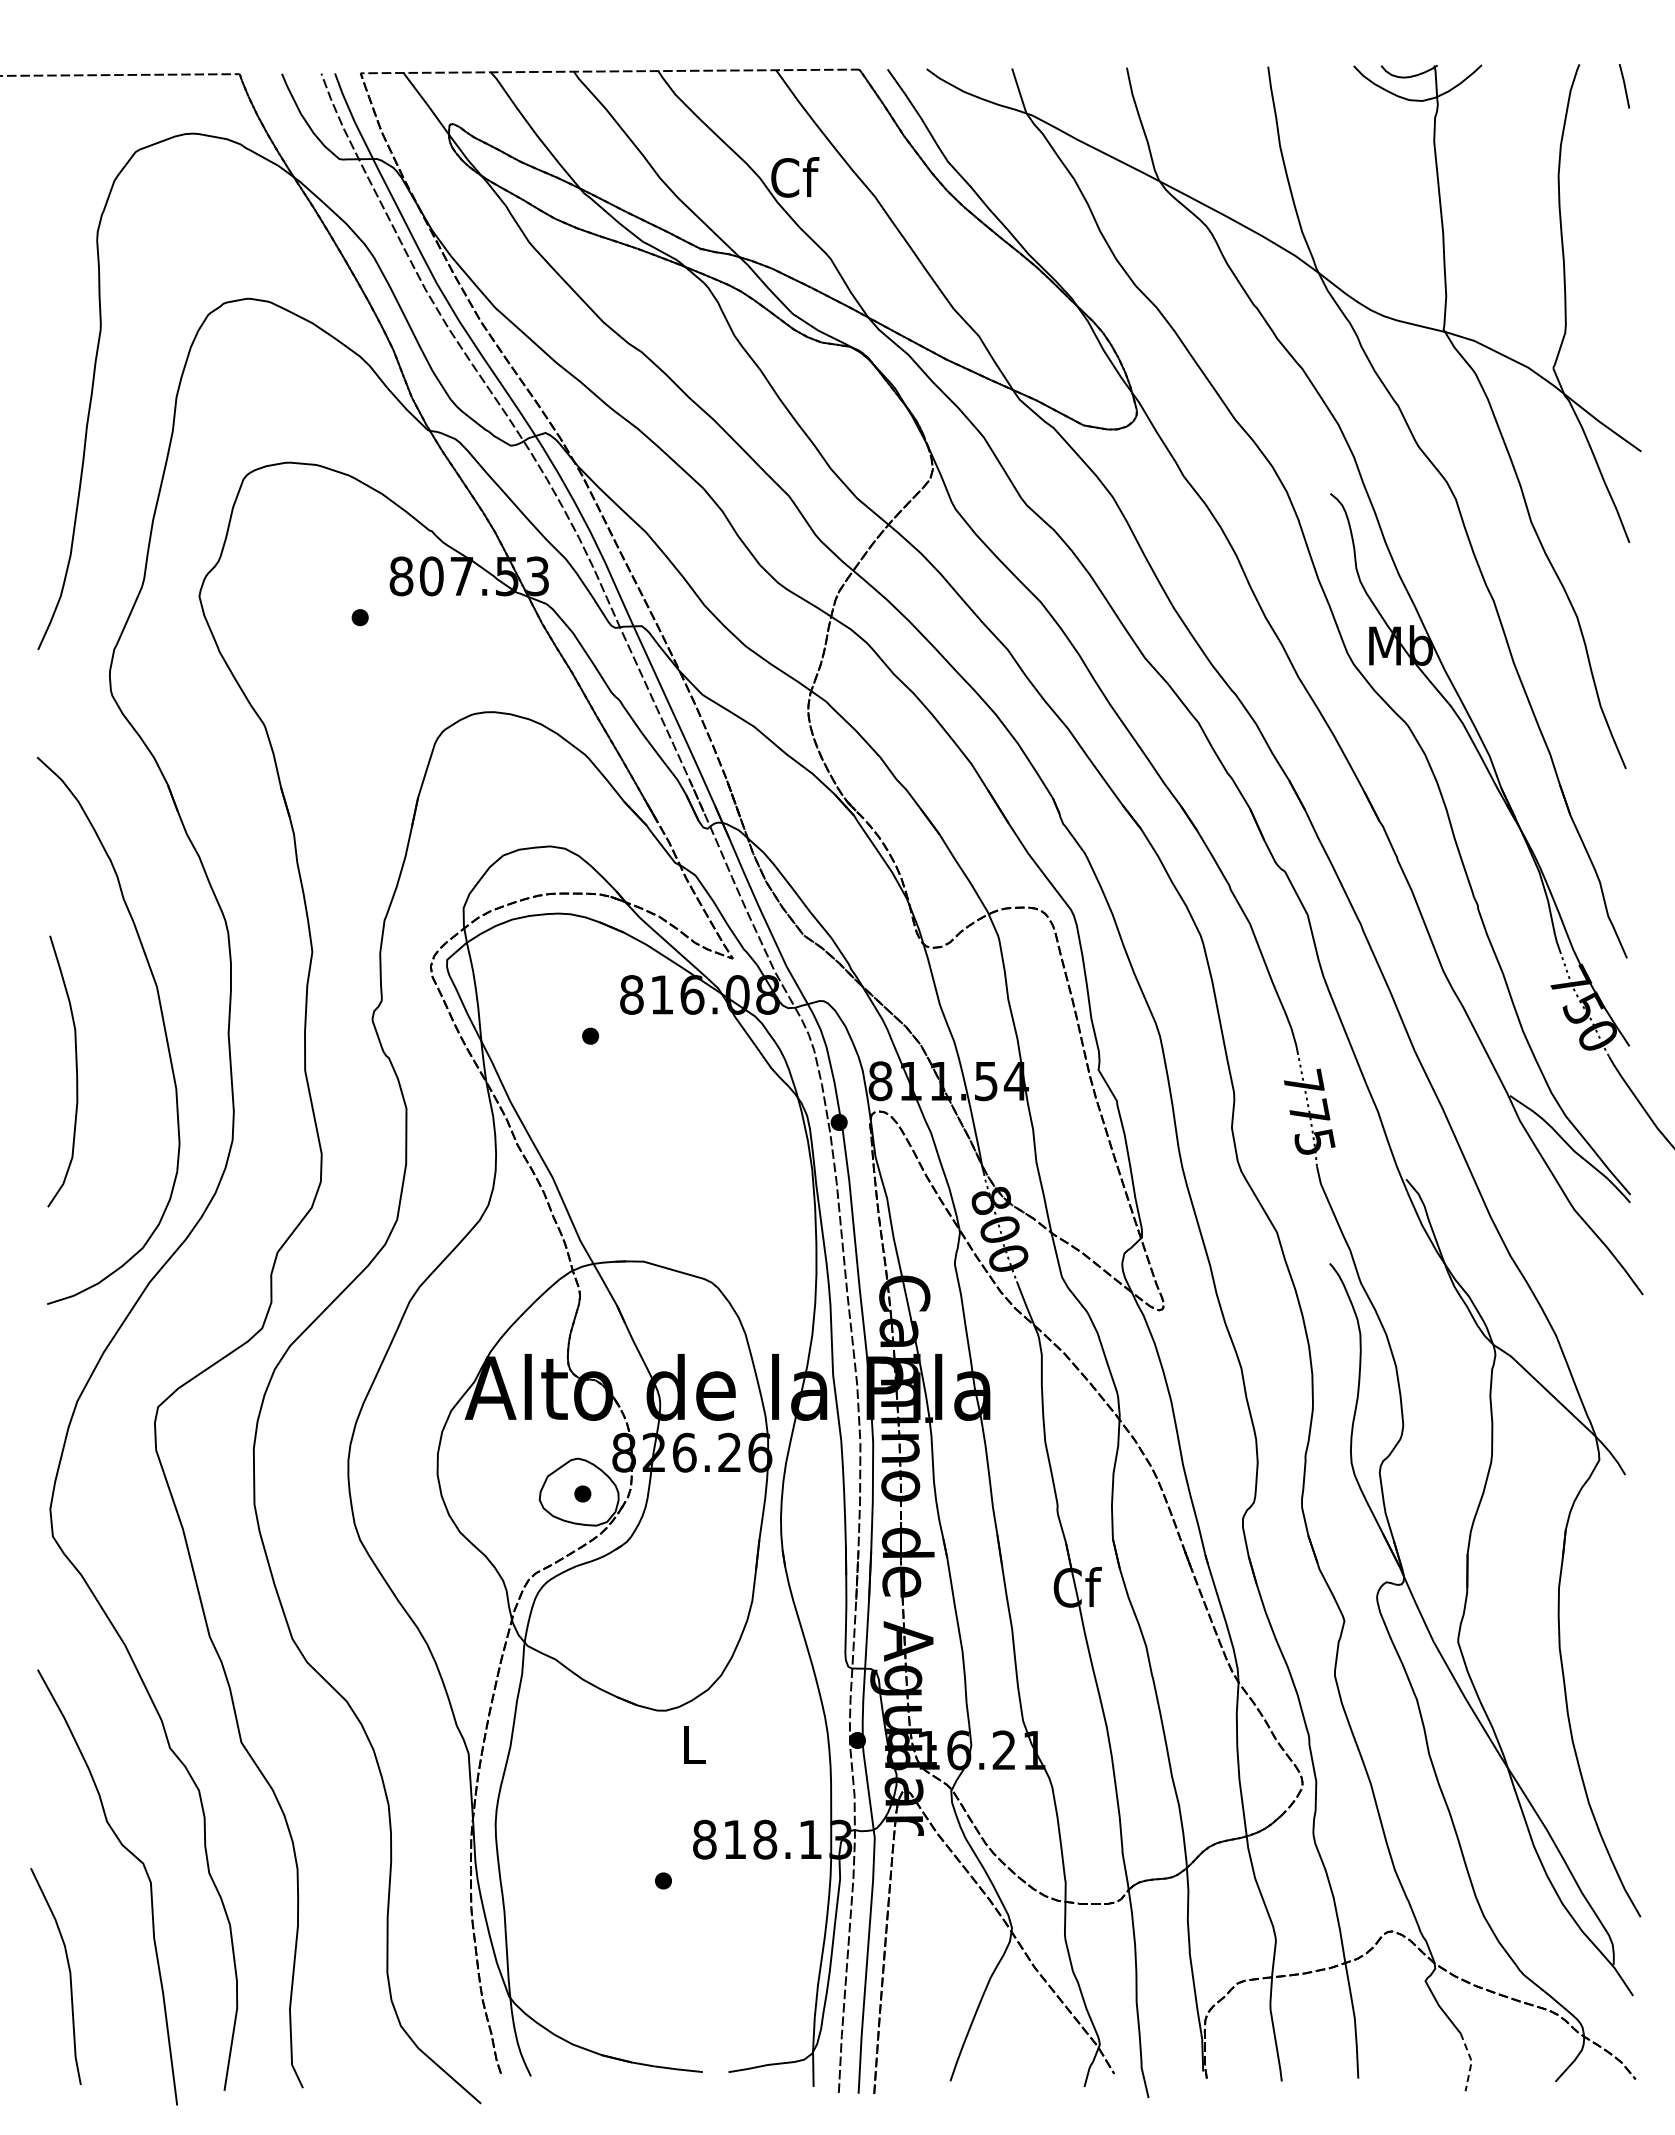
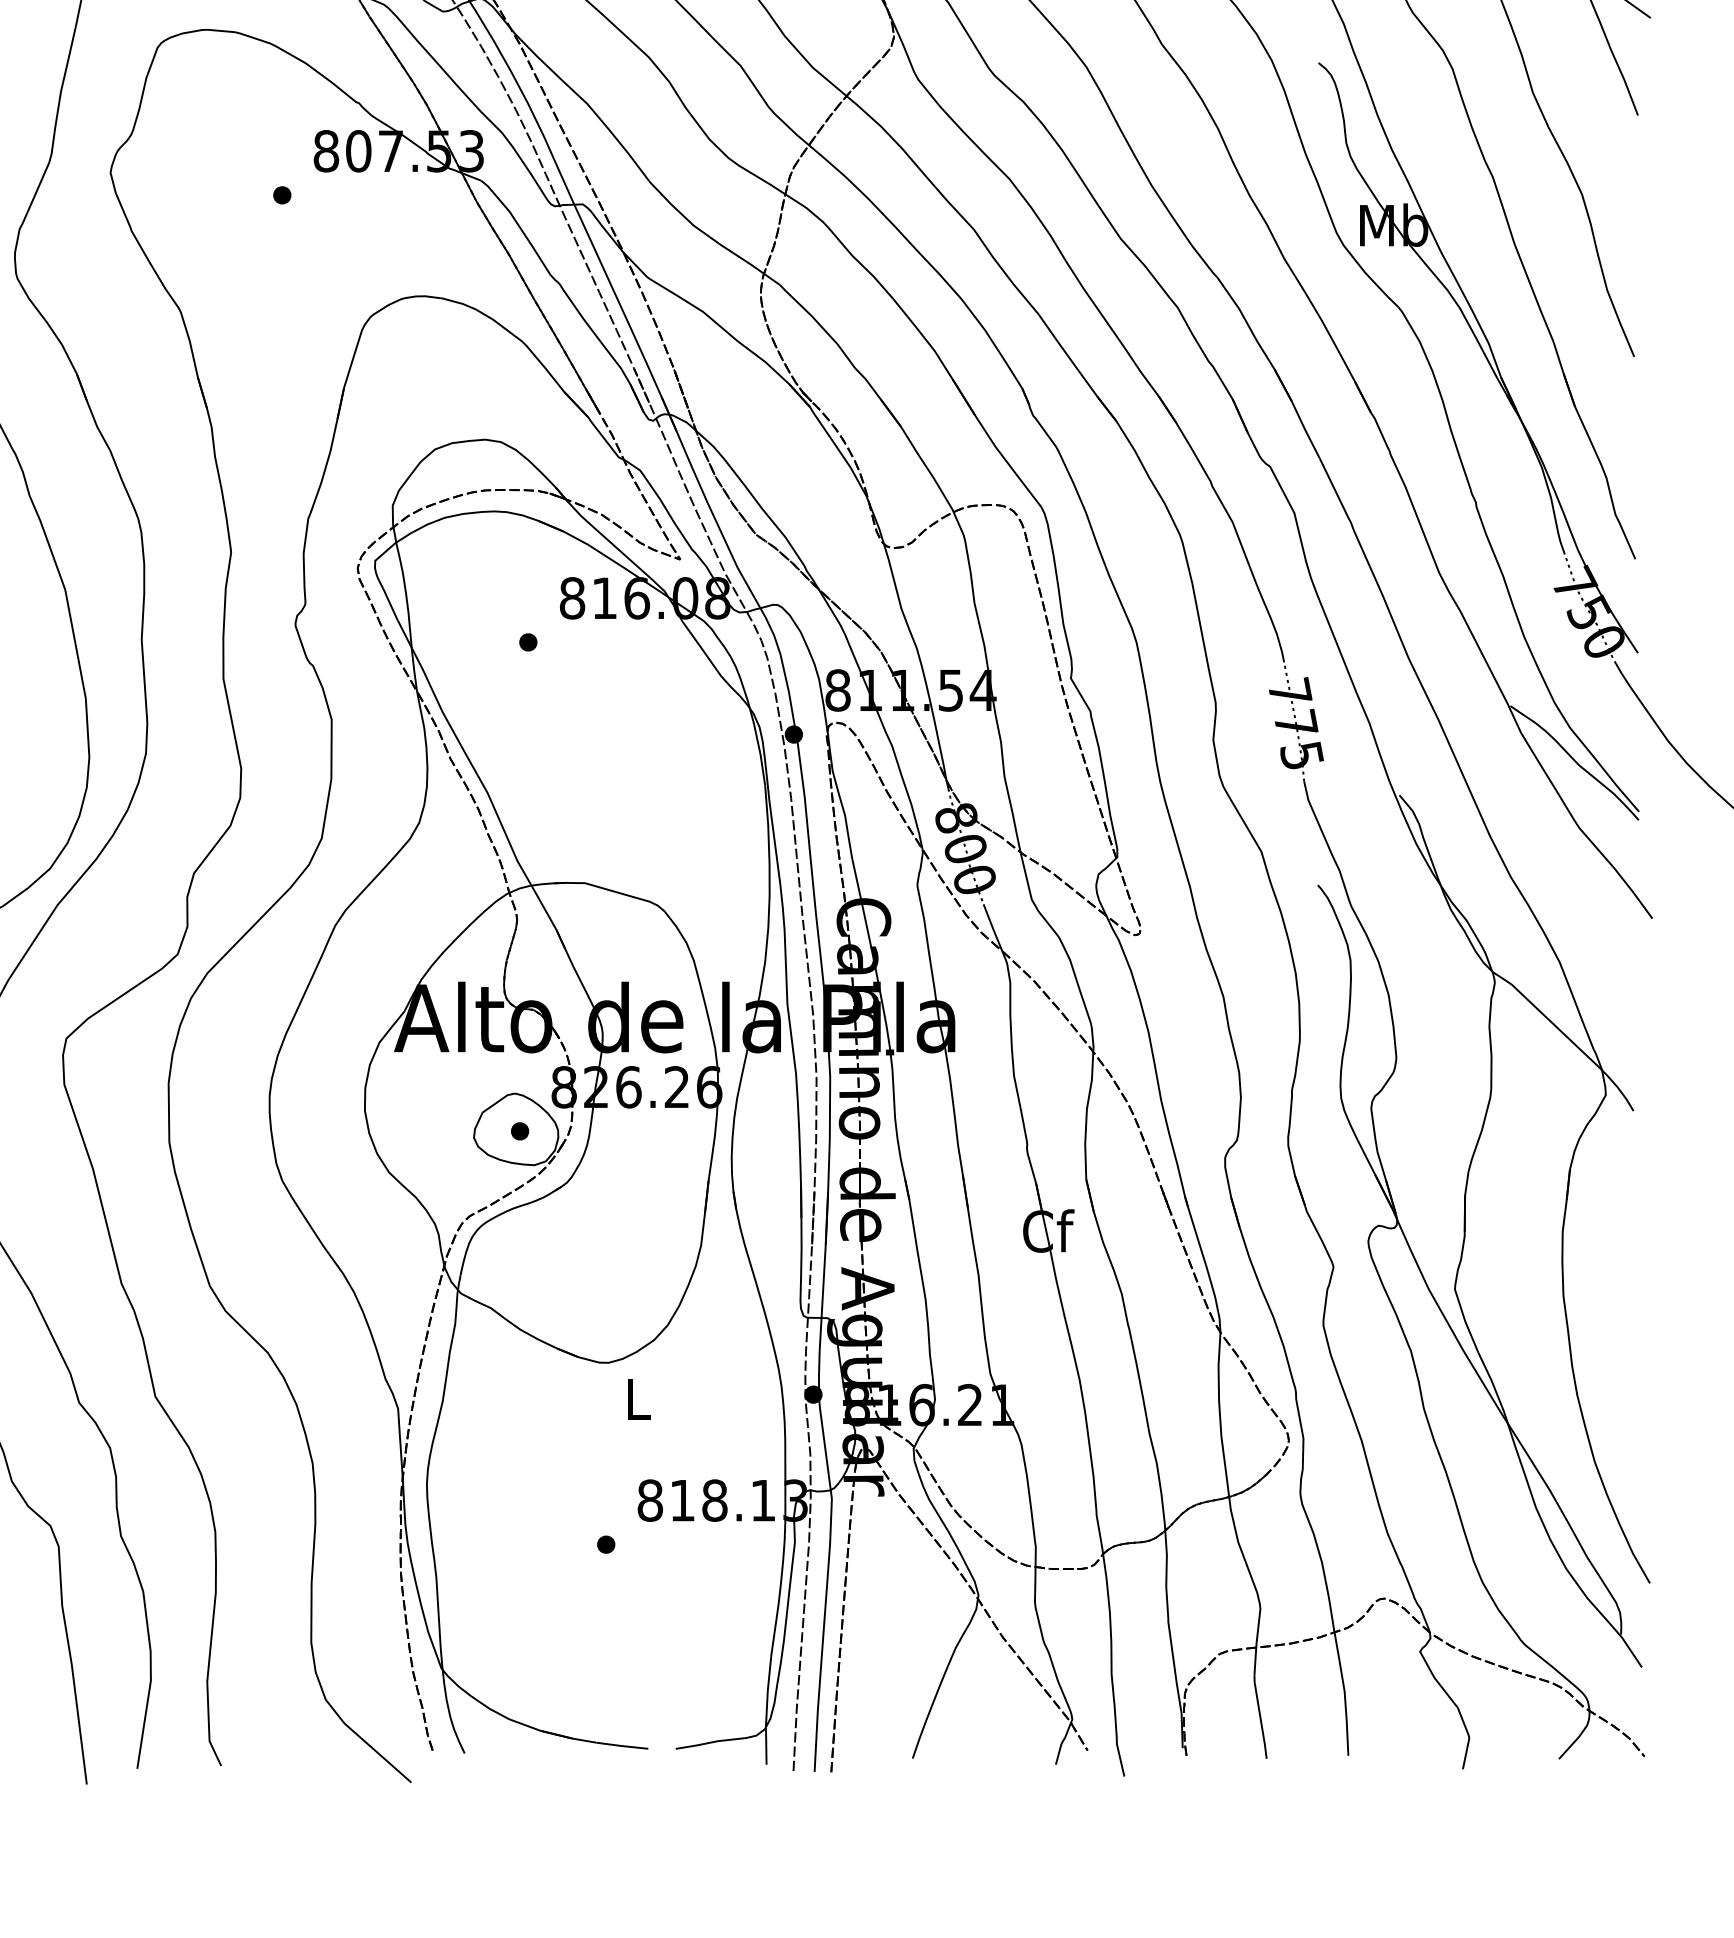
line: (1471, 2061) -> (1469, 1737), dashed -> solid

